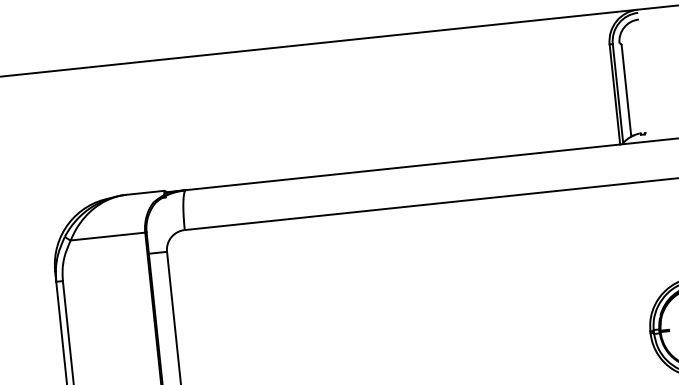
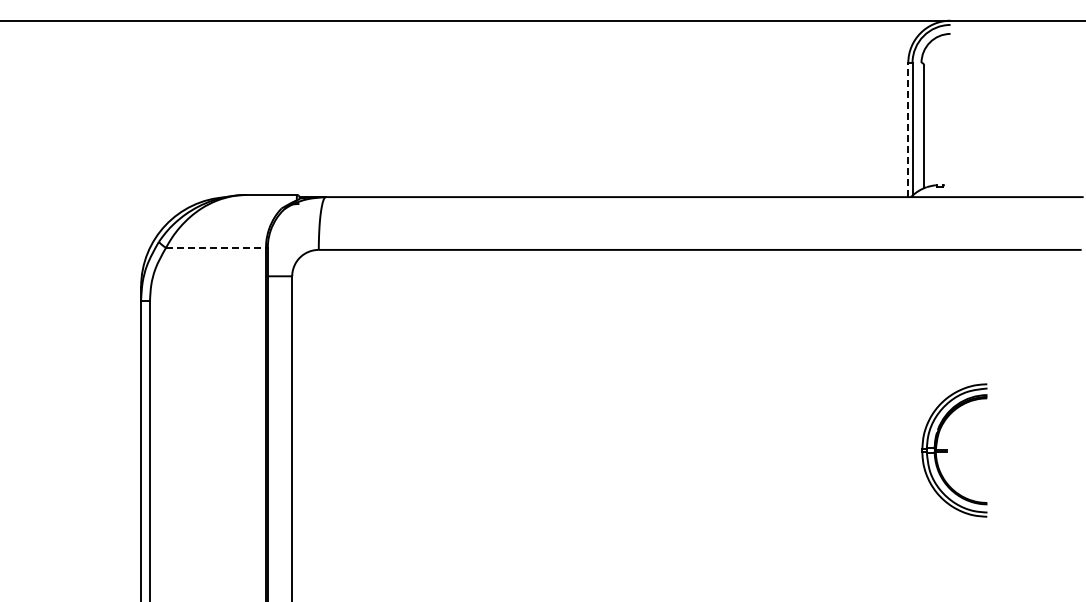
line: (615, 94) -> (908, 129), solid -> dashed
line: (108, 236) -> (216, 247), solid -> dashed

